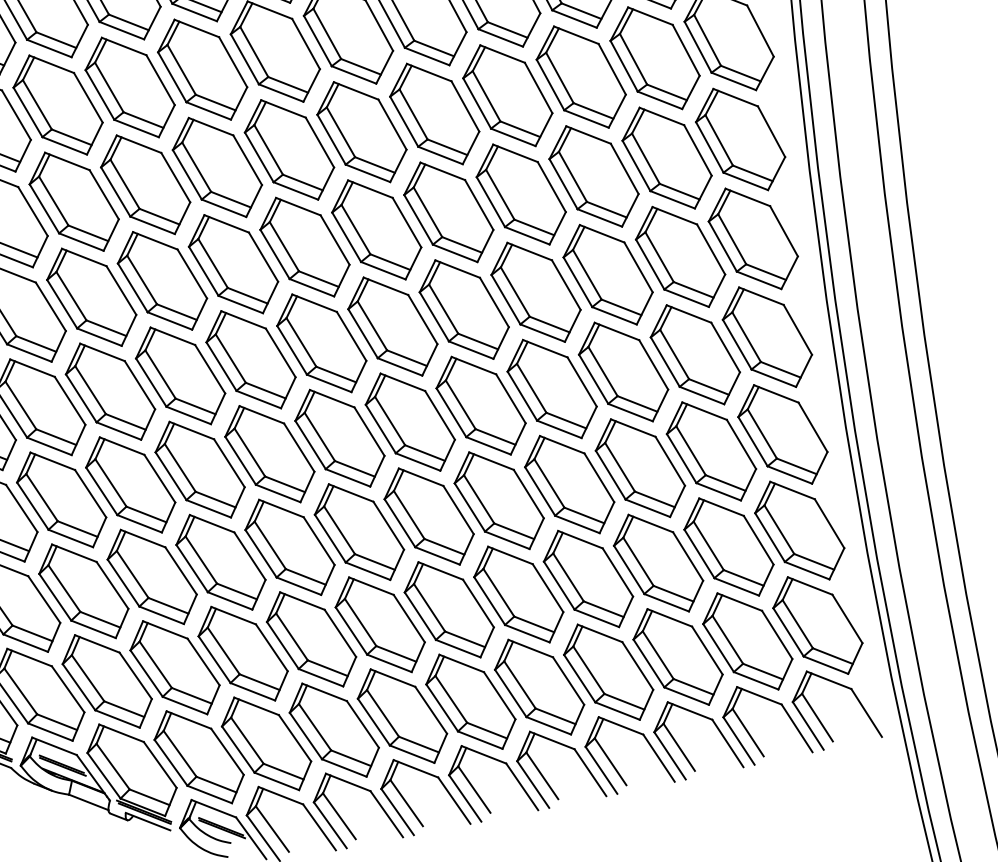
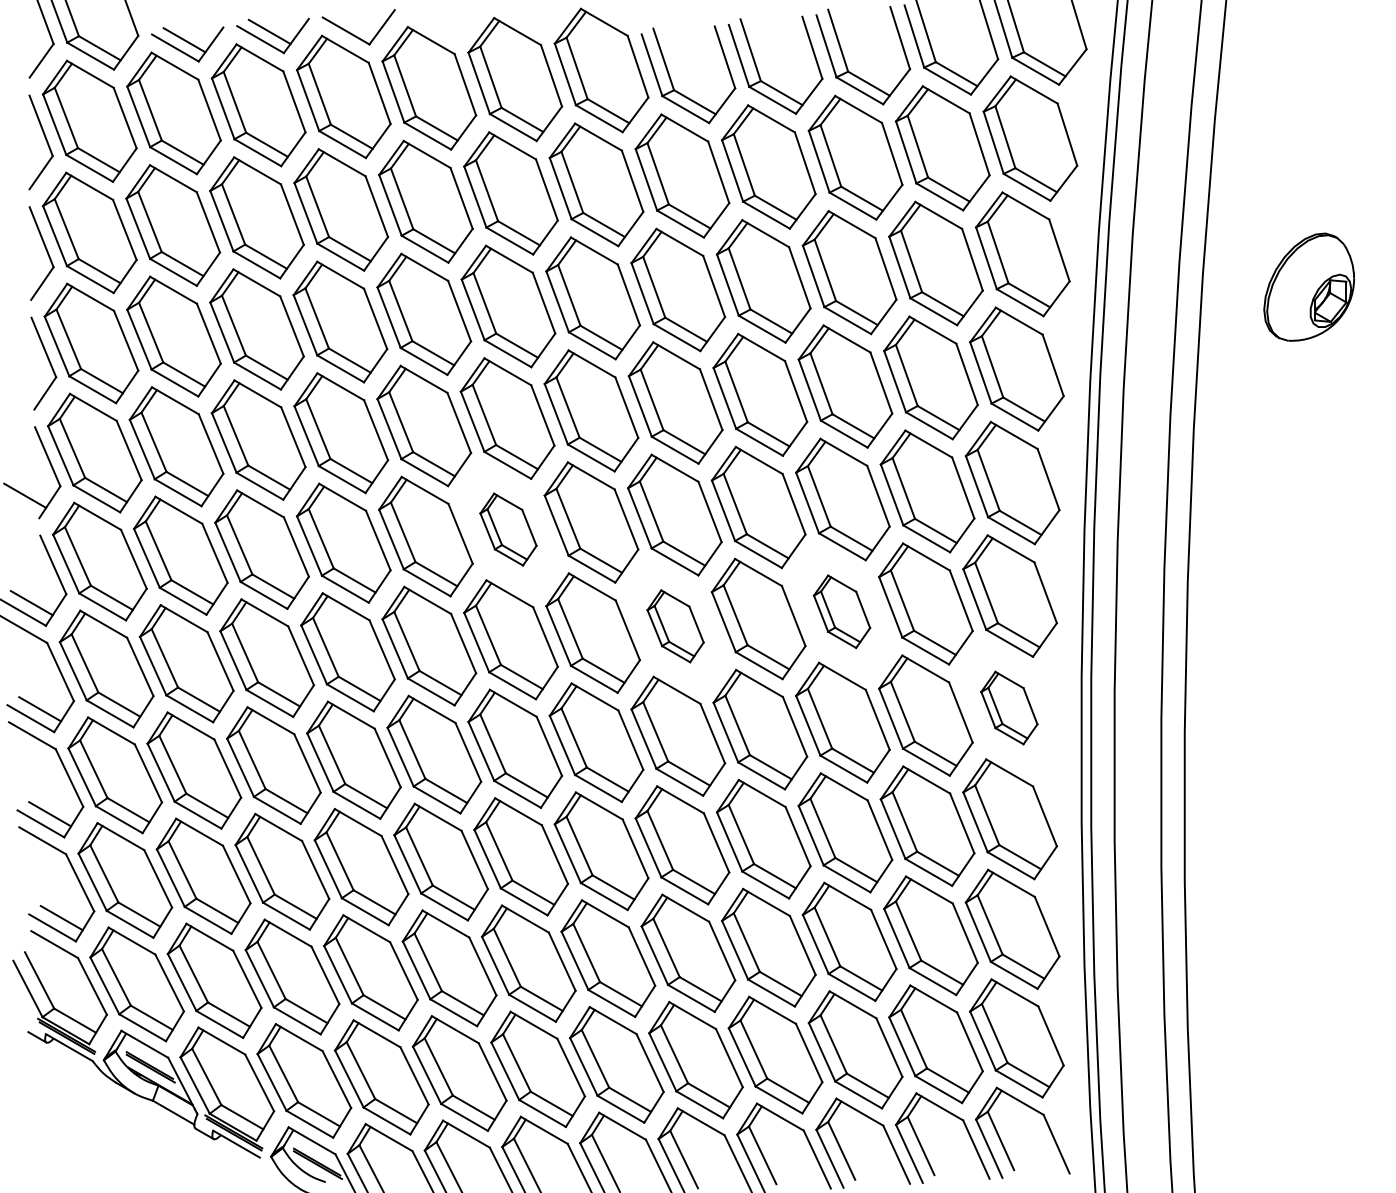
part: (304, 247) -> (508, 529), size x0.6
part: (607, 274) -> (841, 611), size x0.6
part: (464, 309) -> (675, 626), size x0.6
part: (767, 336) -> (1009, 707), size x0.6

